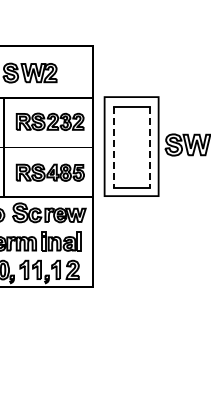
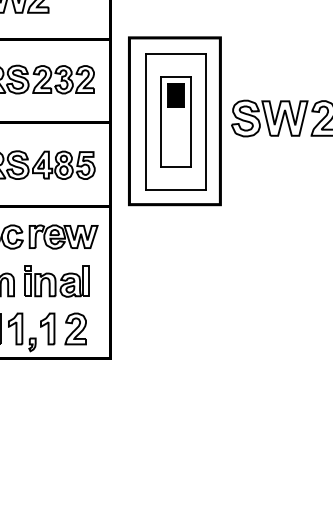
part: (131, 146) -> (174, 121), added
line: (114, 147) -> (146, 122), dashed -> solid
line: (150, 147) -> (206, 122), dashed -> solid

